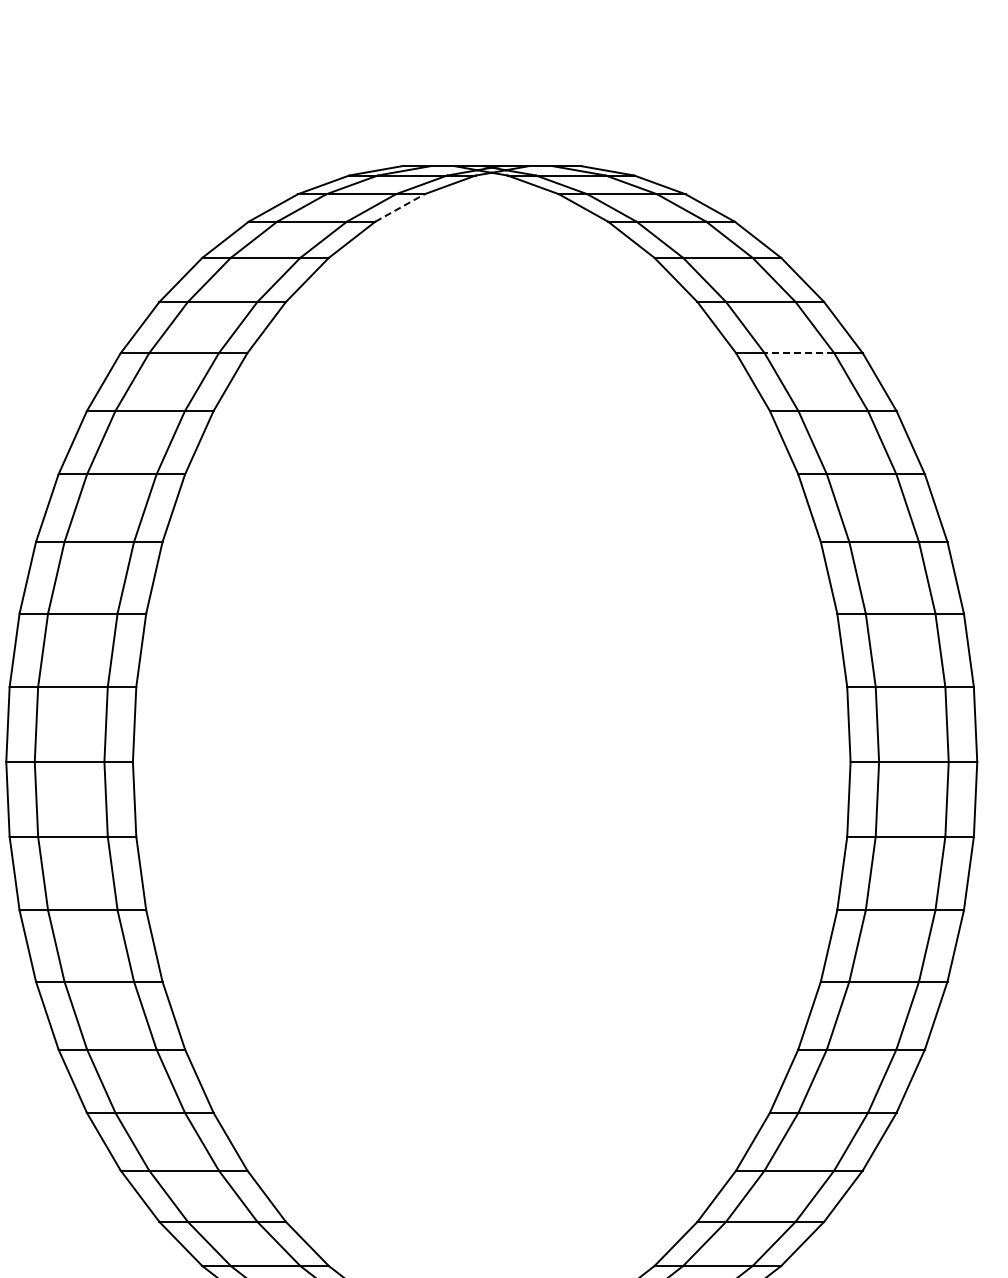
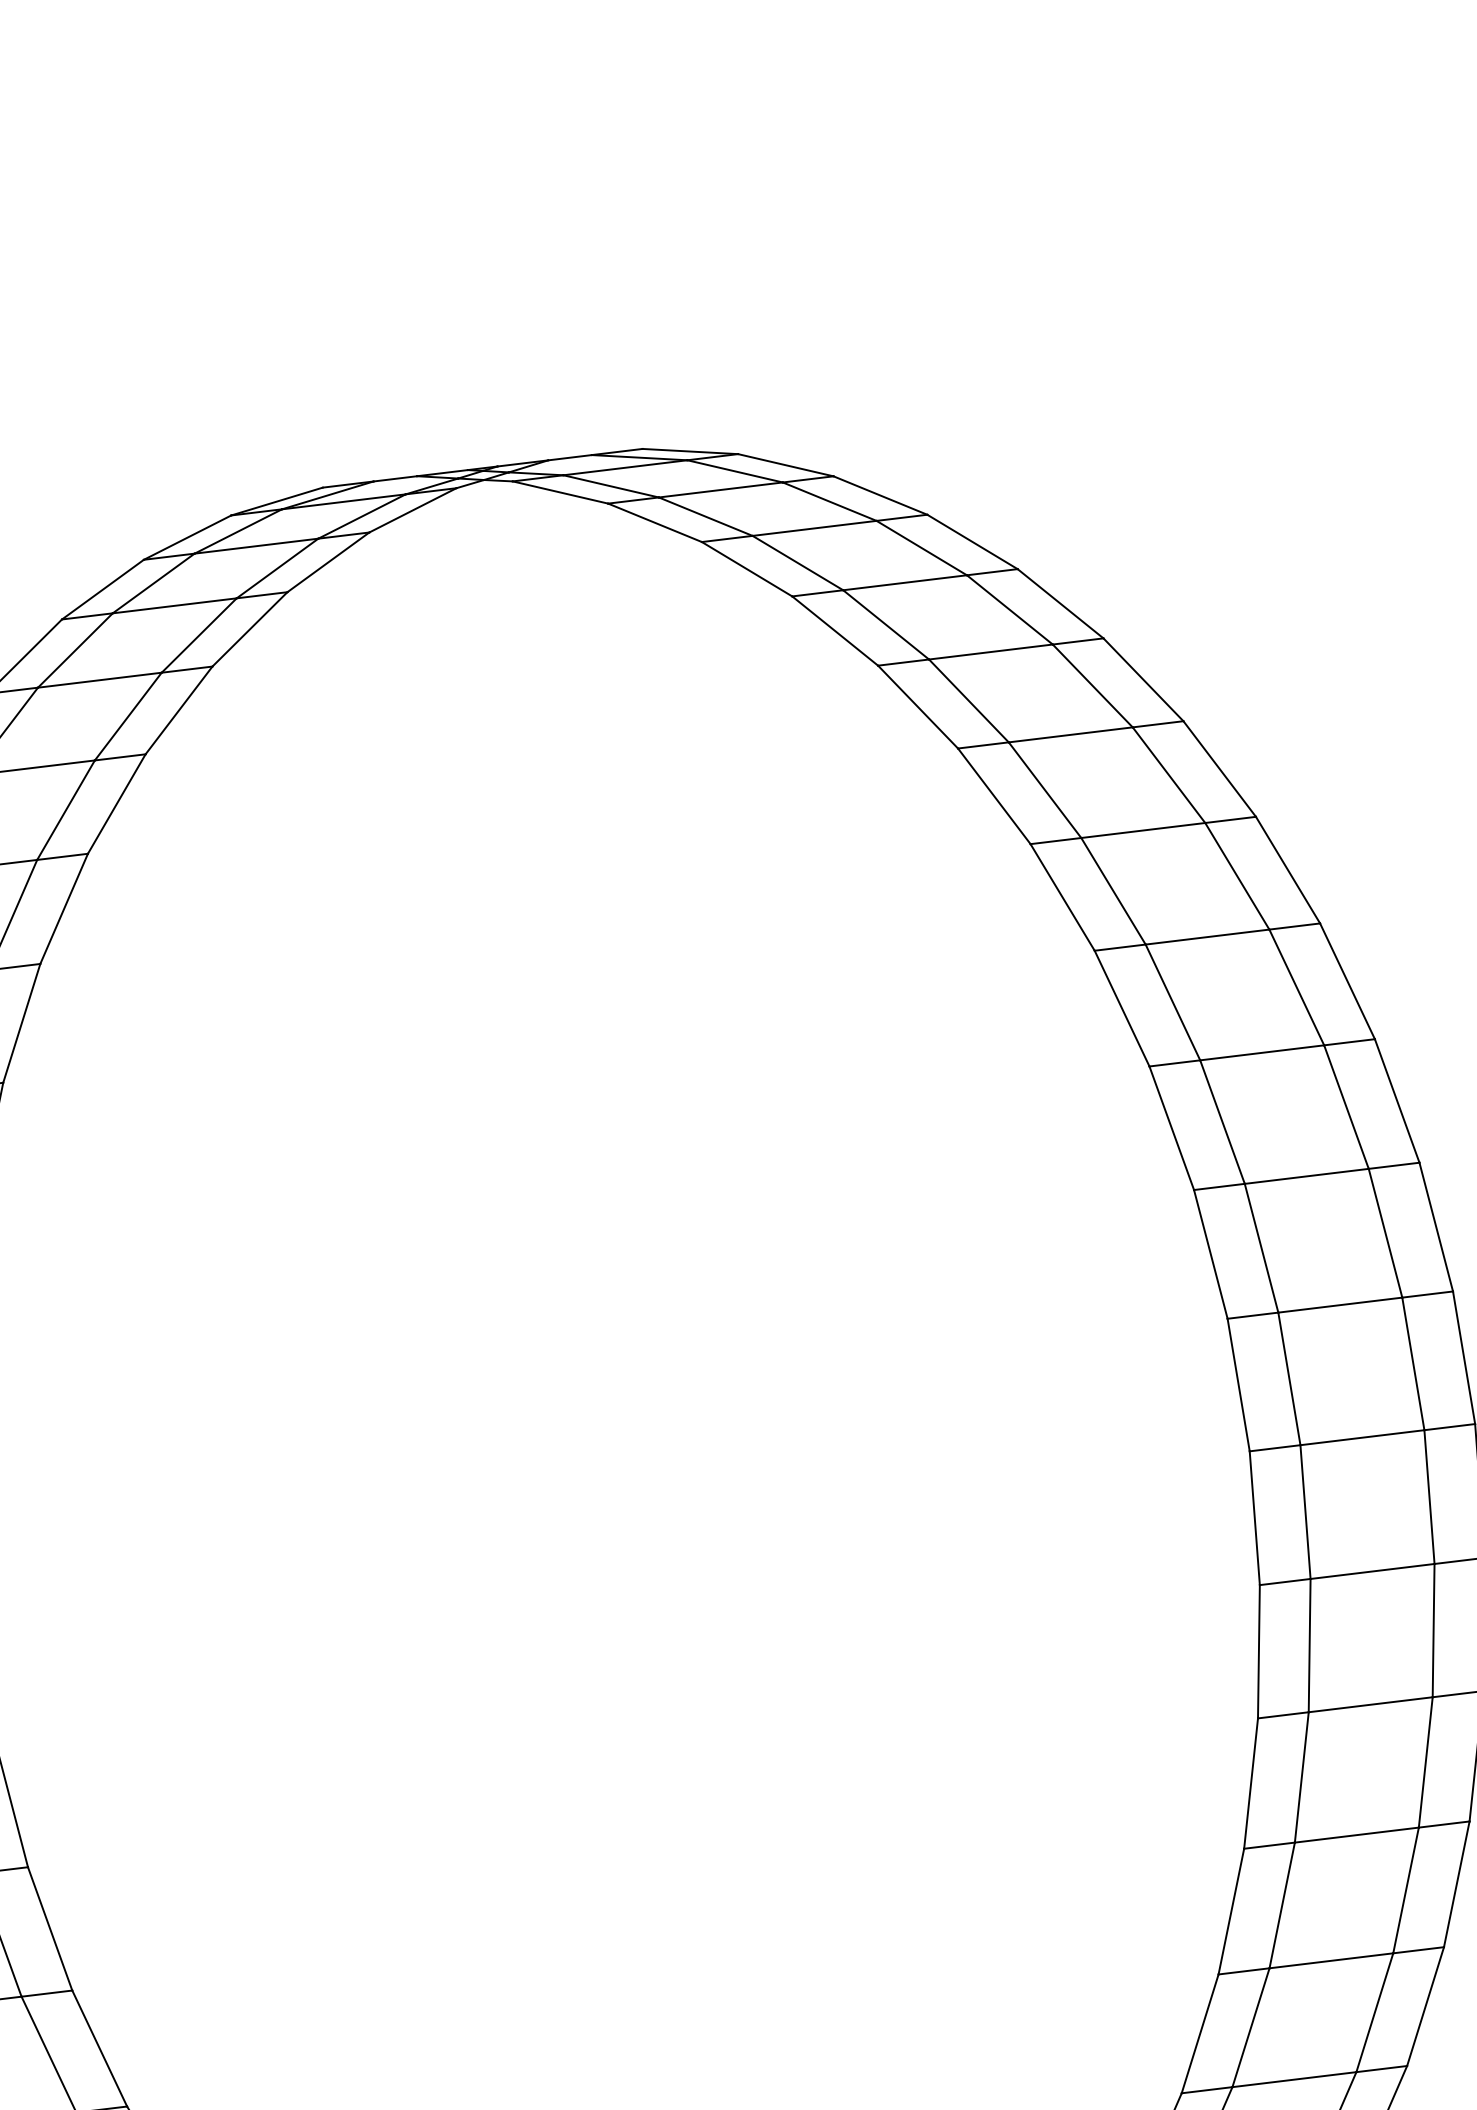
line: (400, 207) -> (329, 561), dashed -> solid
line: (799, 353) -> (1070, 735), dashed -> solid

